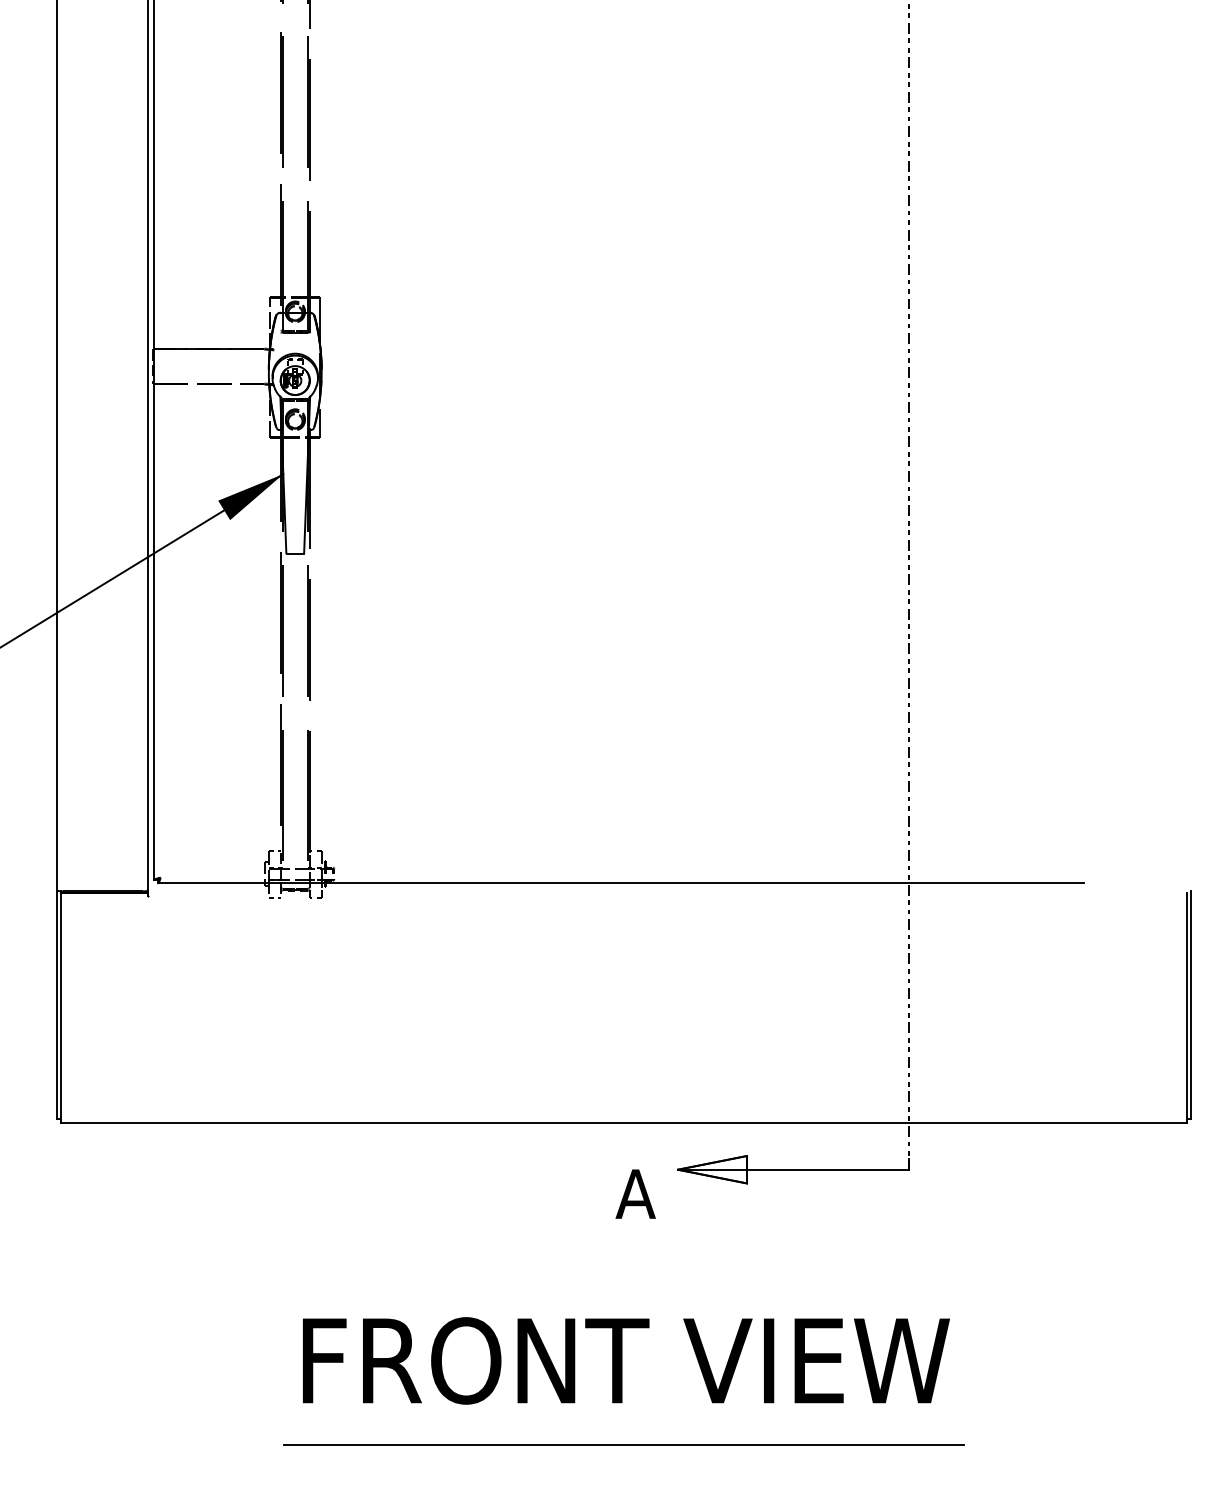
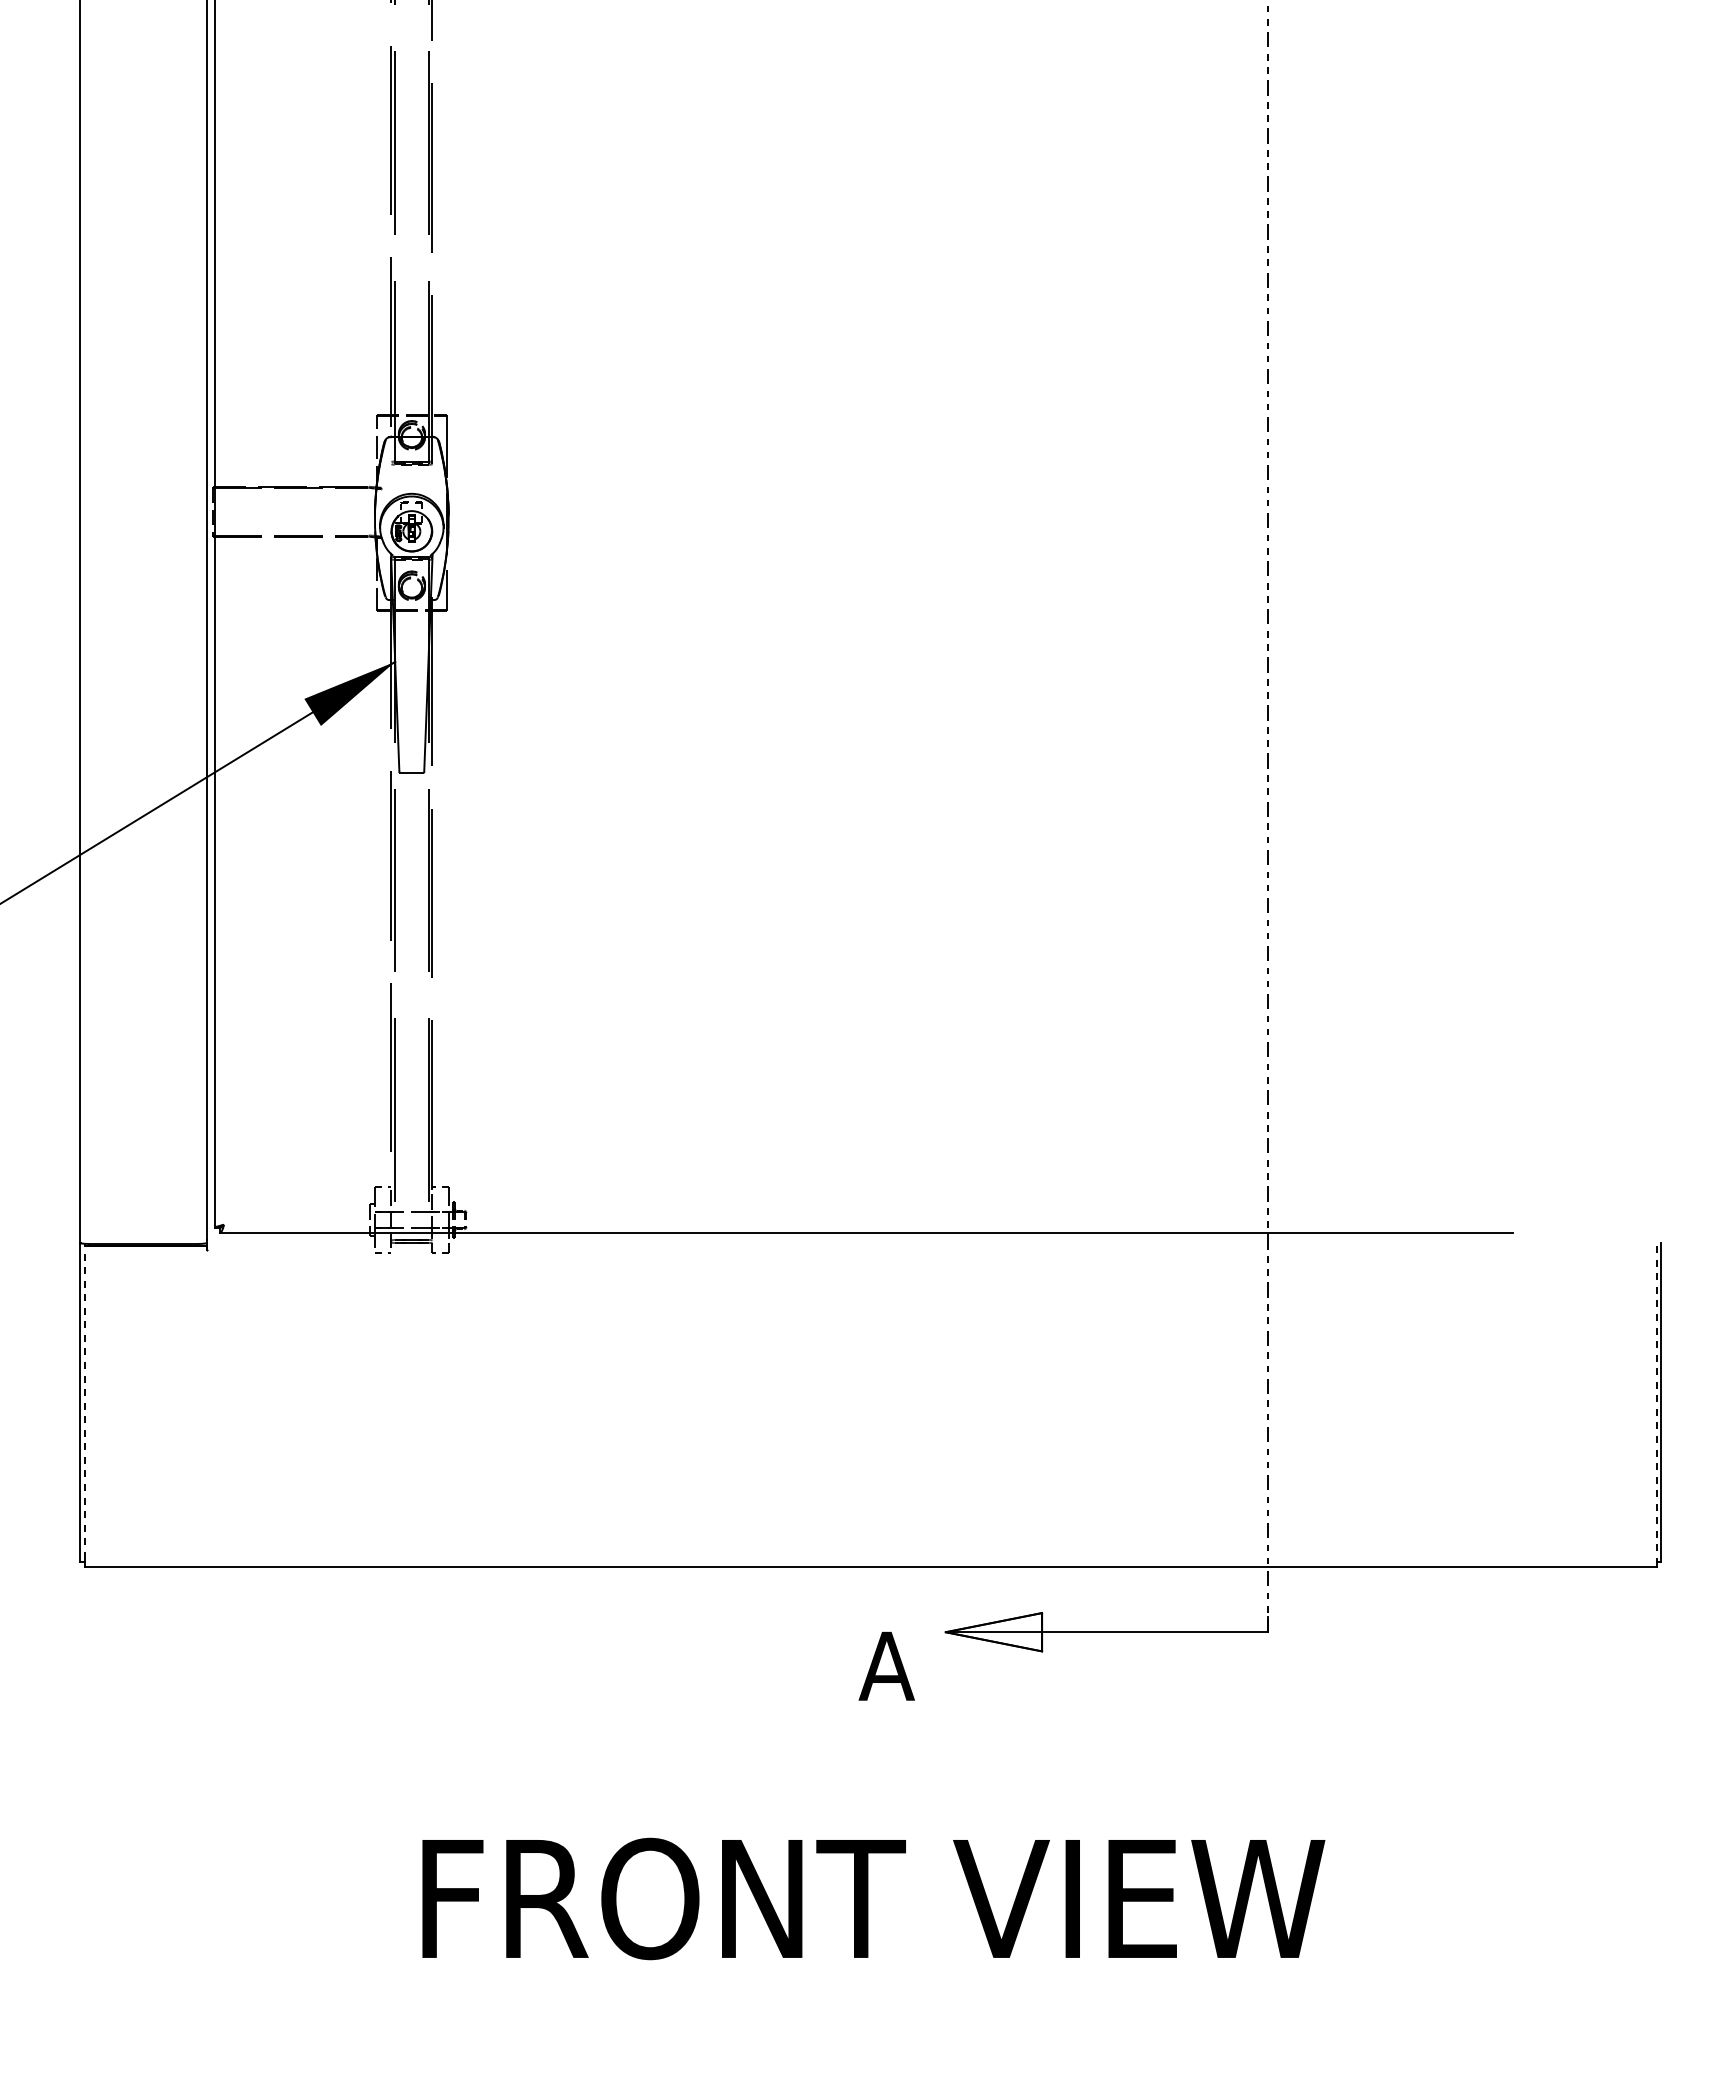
line: (60, 1005) -> (84, 1402), solid -> dashed
line: (1187, 1005) -> (1656, 1403), solid -> dashed
line: (624, 1444) -> (870, 2015), removed

